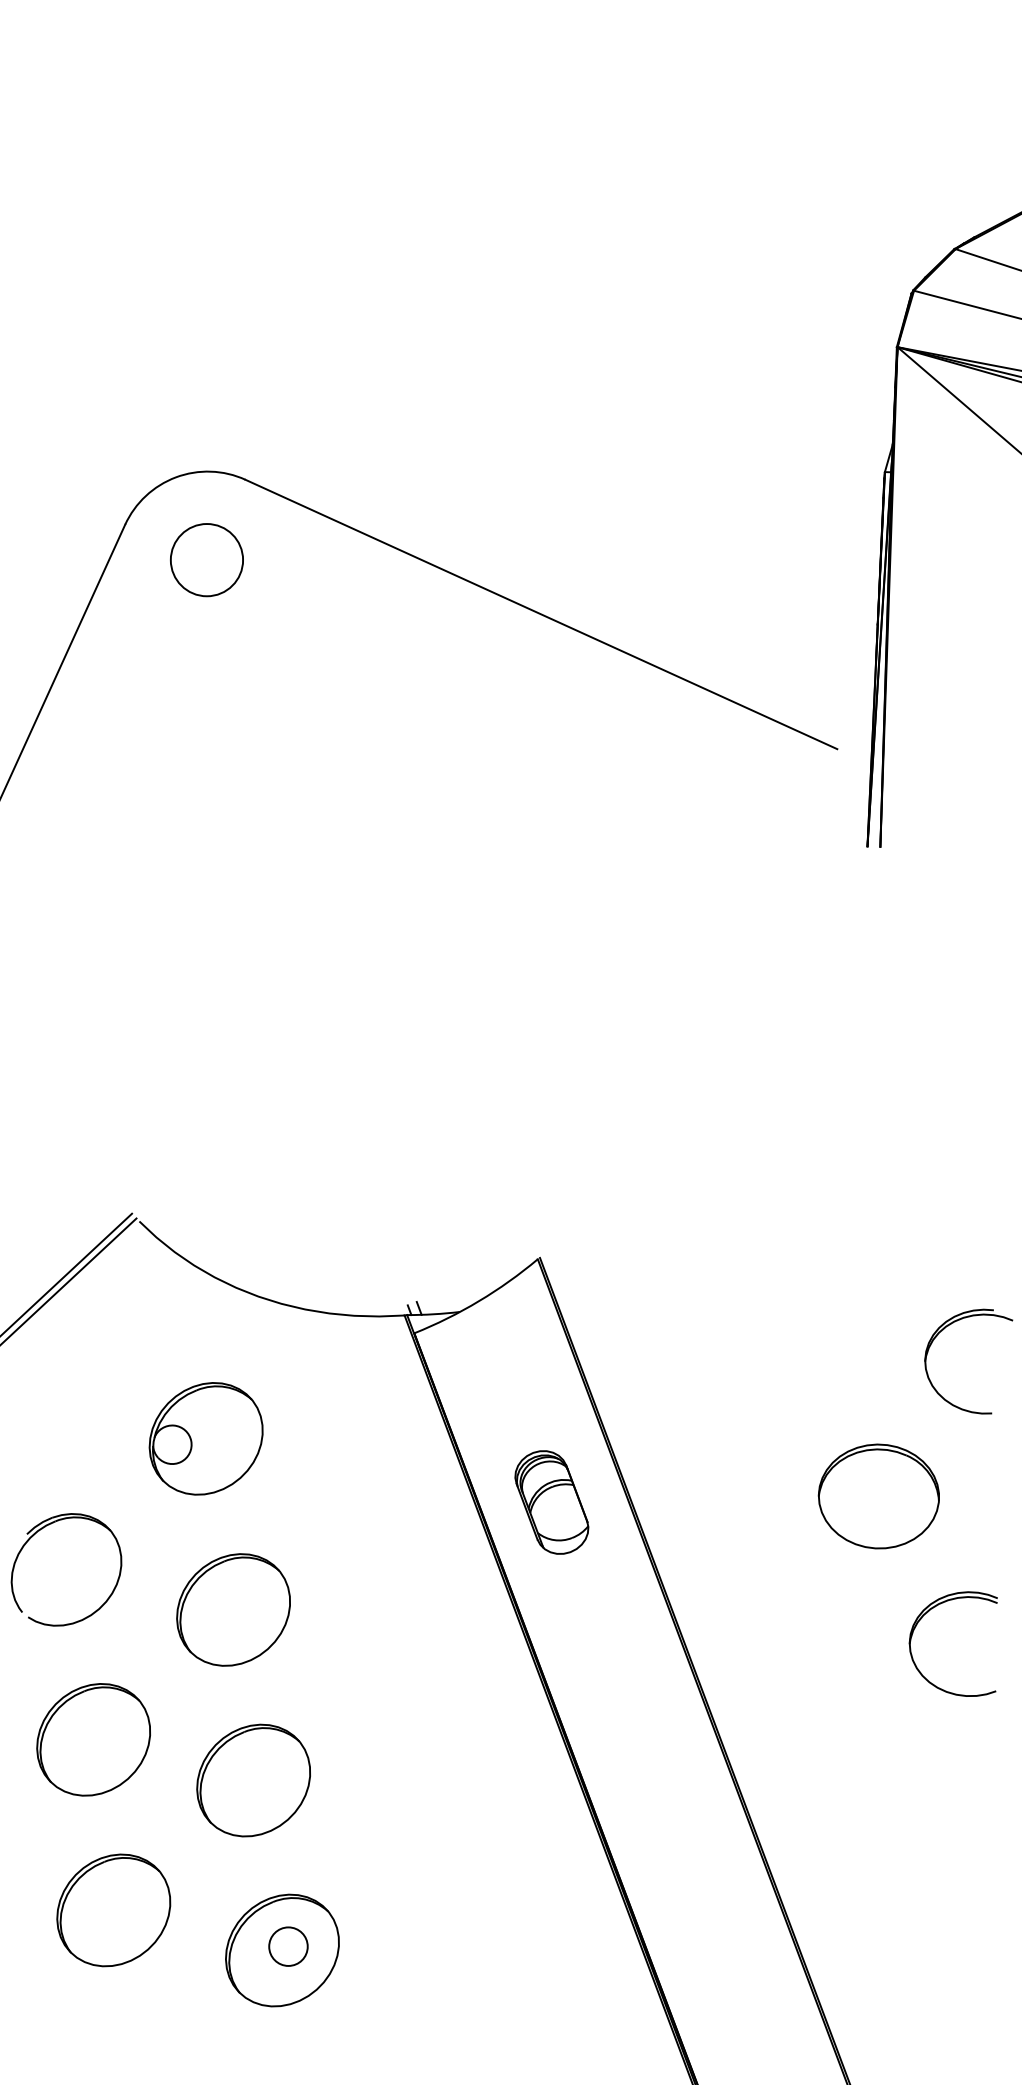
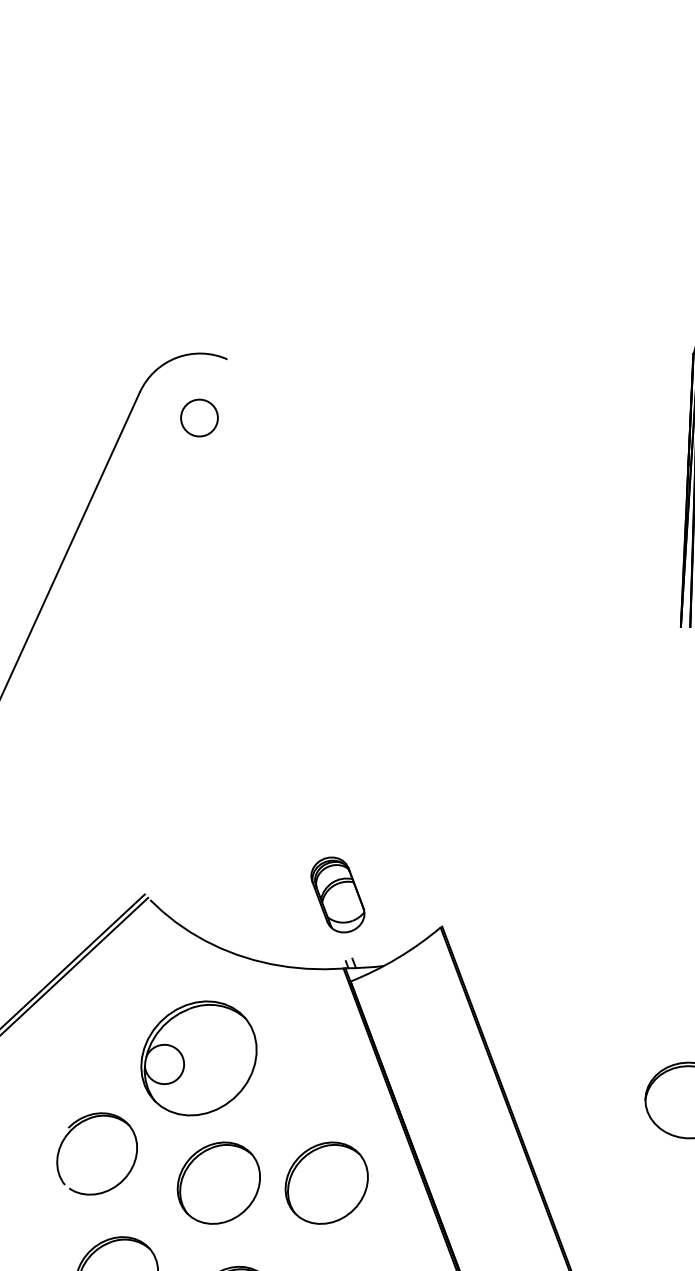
circle: (206, 560) -> (199, 418), size x0.7
line: (541, 614) -> (443, 457), removed
part: (205, 1438) -> (198, 1058), size x1.4
part: (551, 1502) -> (337, 894), moved
part: (381, 1609) -> (326, 1182), added

